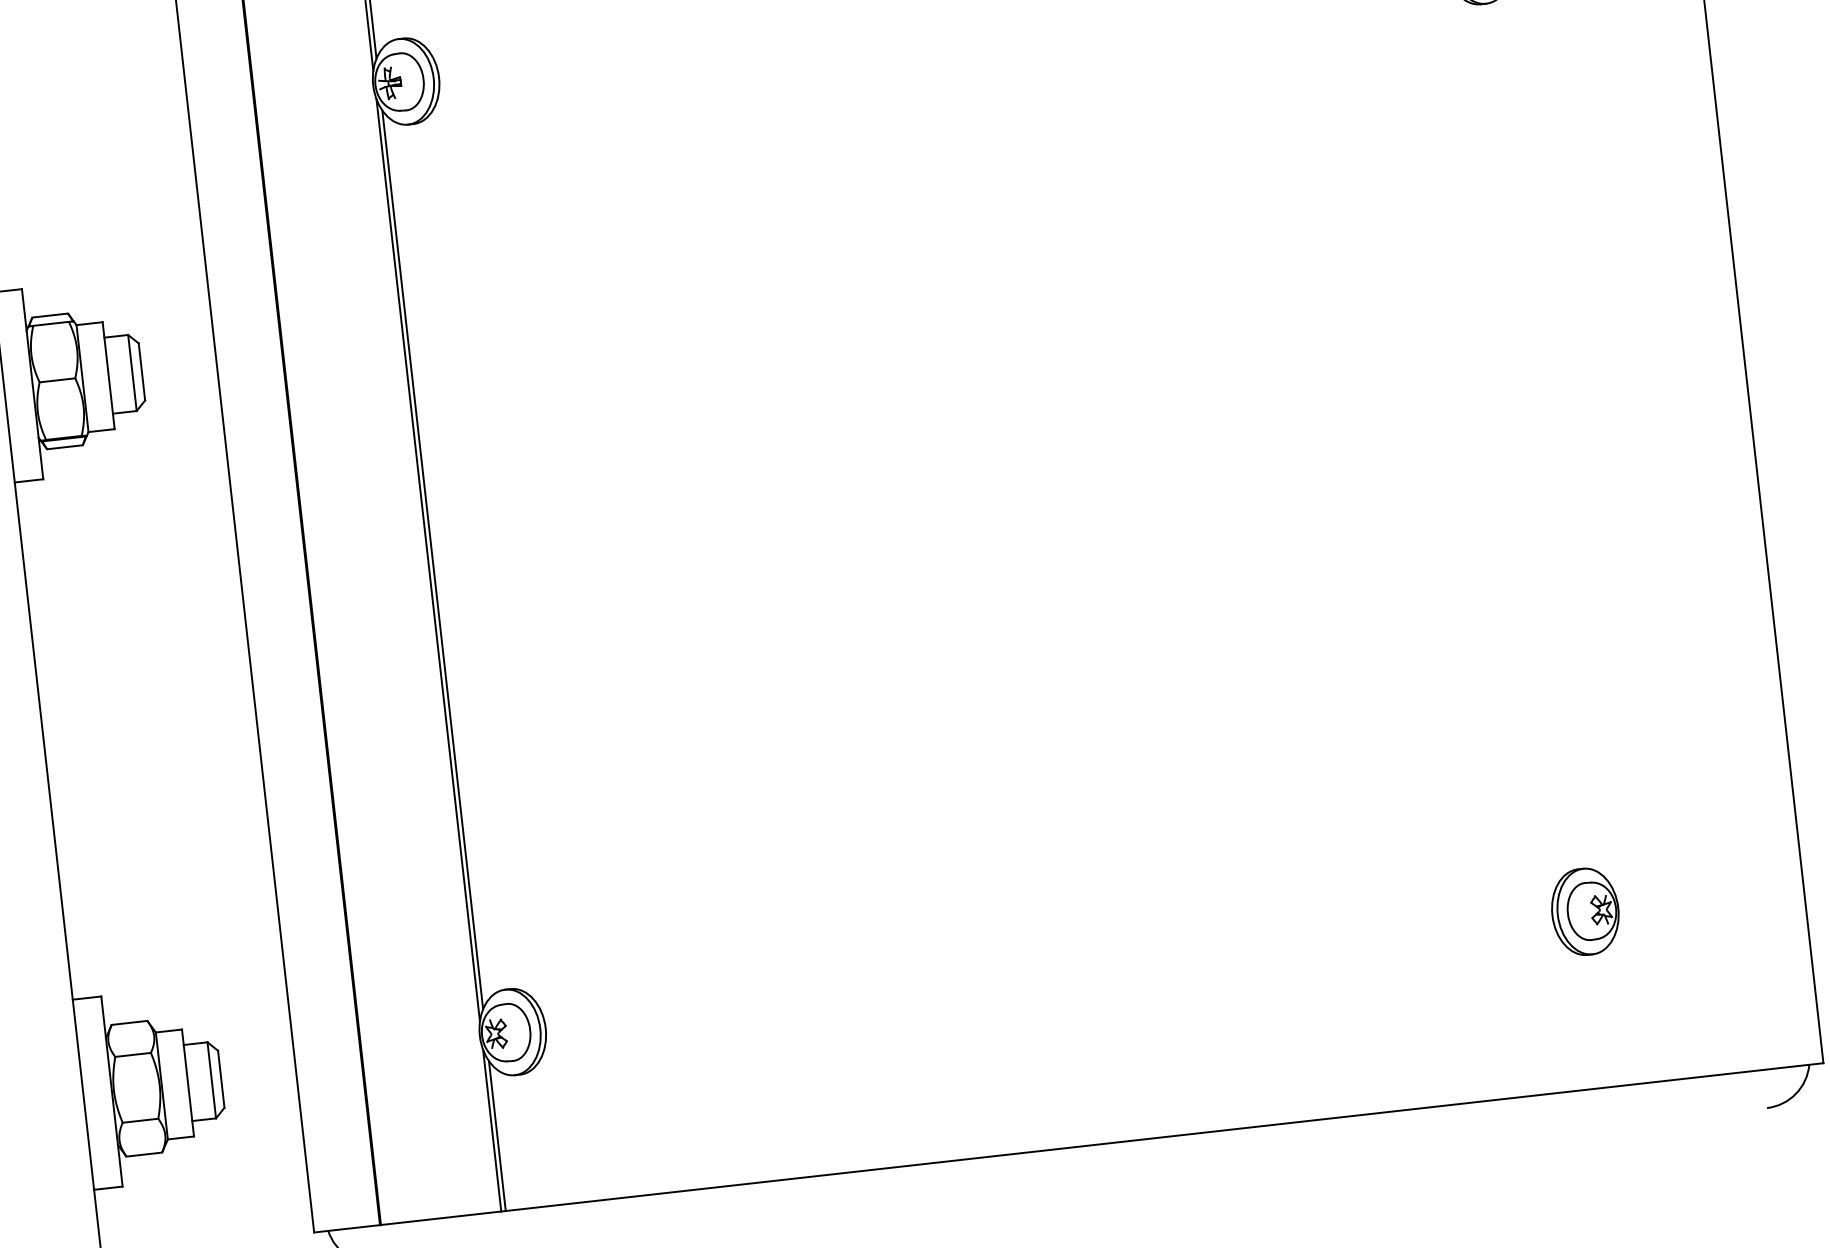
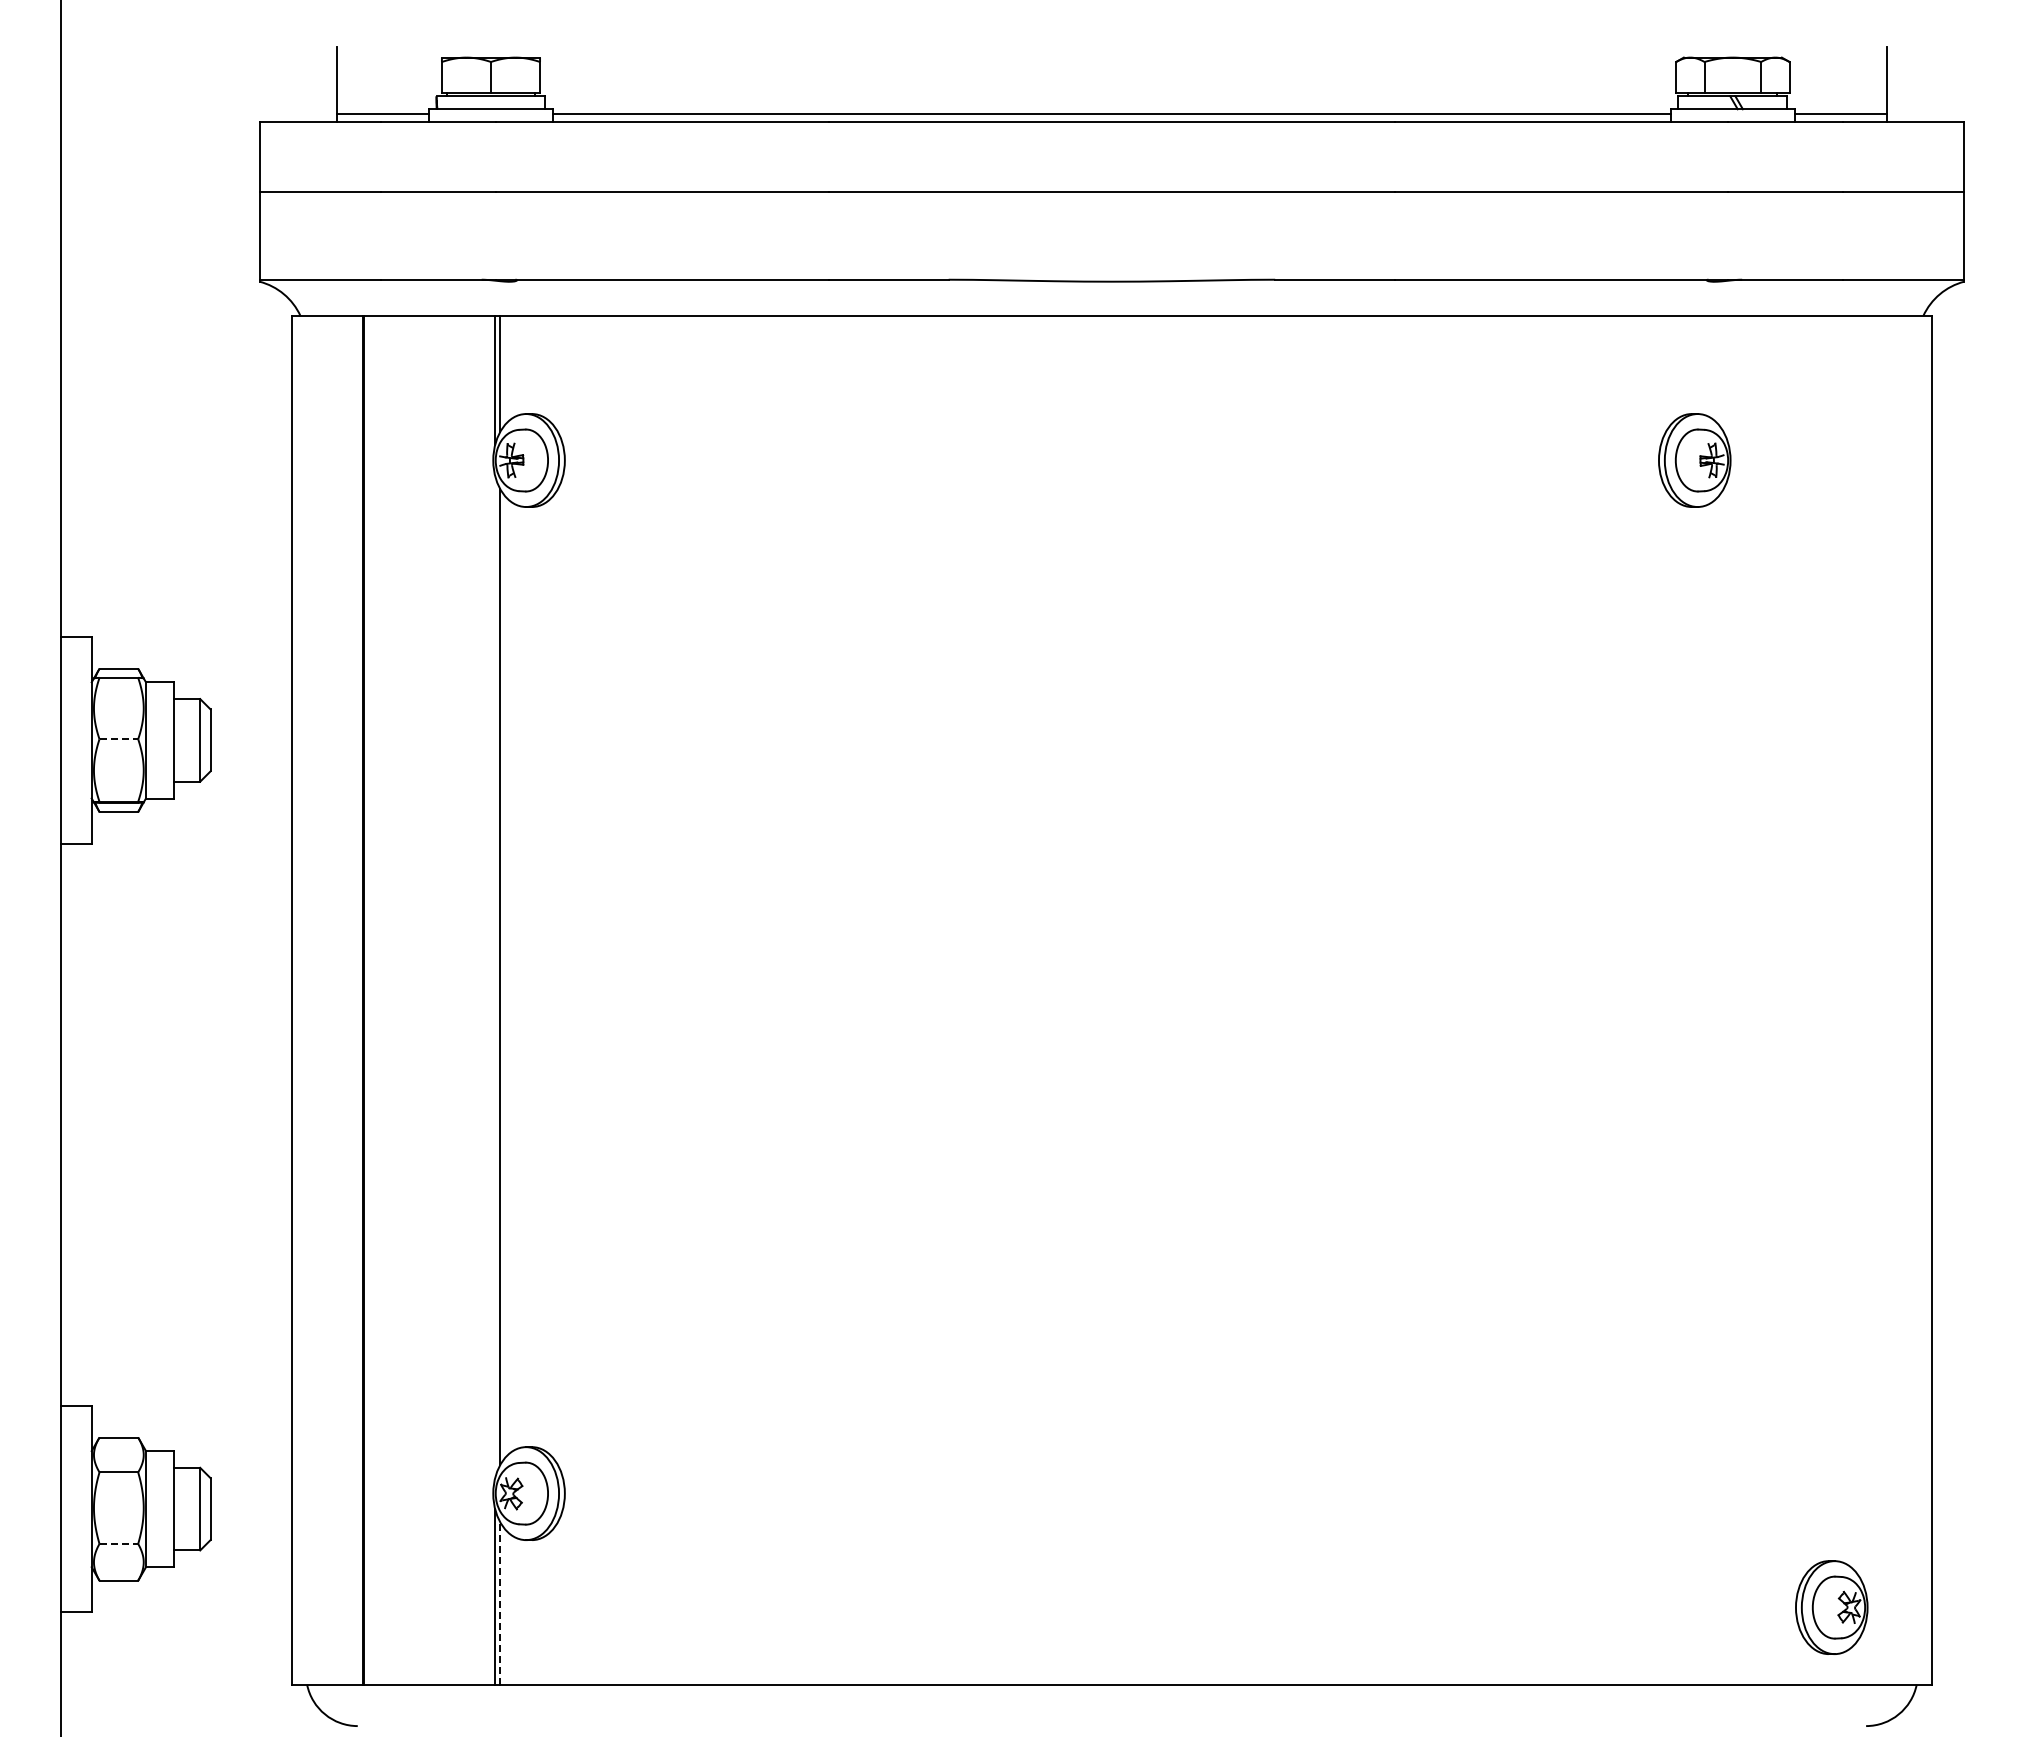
line: (58, 380) -> (119, 739), solid -> dashed
line: (428, 559) -> (495, 976), removed
part: (1585, 911) -> (1831, 1607), moved
line: (141, 1120) -> (119, 1543), solid -> dashed
line: (497, 1135) -> (500, 1602), solid -> dashed

